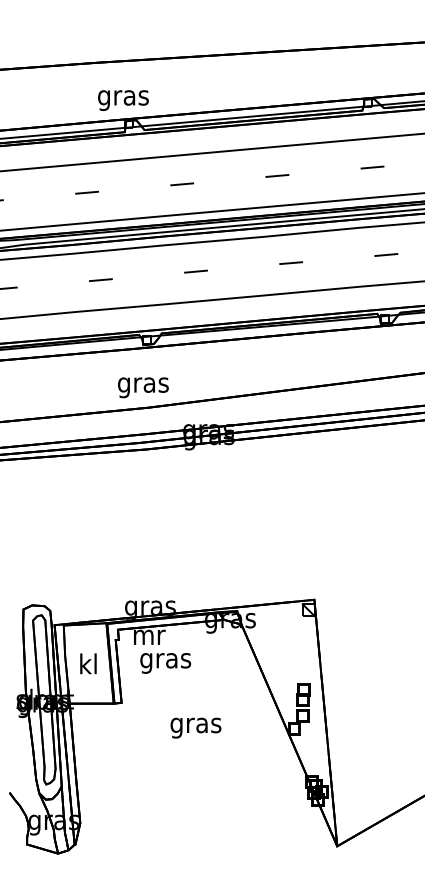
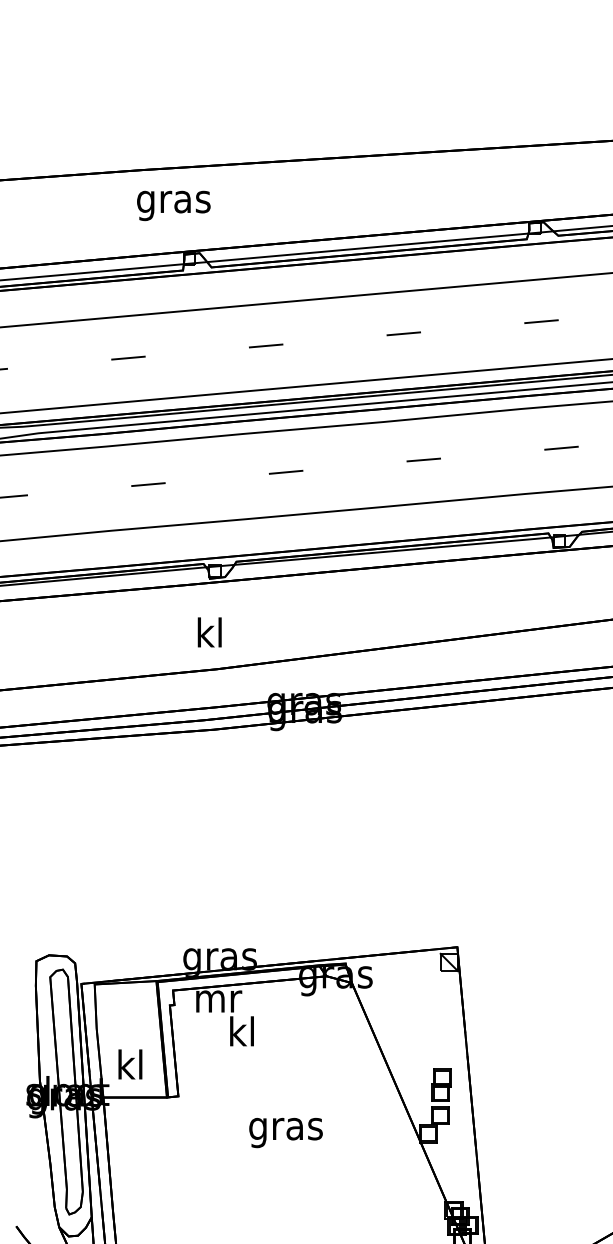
text: (123, 100) -> (173, 205), moved
text: (143, 384) -> (210, 635), gras -> kl
text: (165, 660) -> (241, 1035), gras -> kl
text: (88, 663) -> (130, 1064), moved

